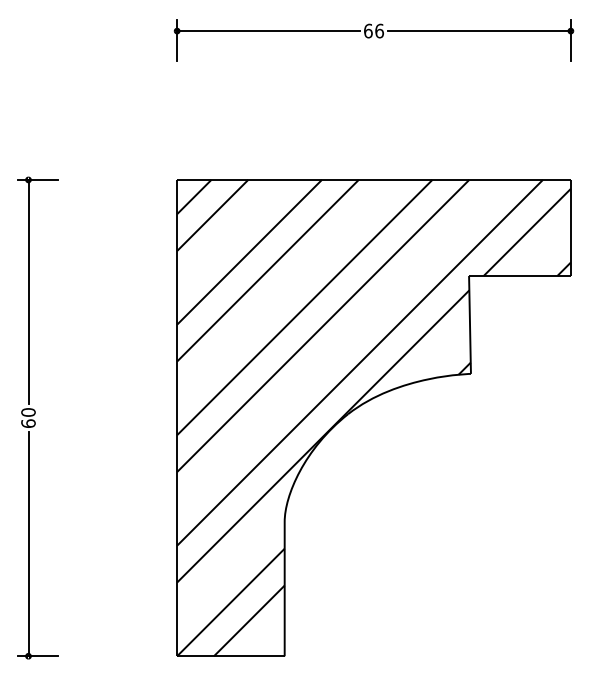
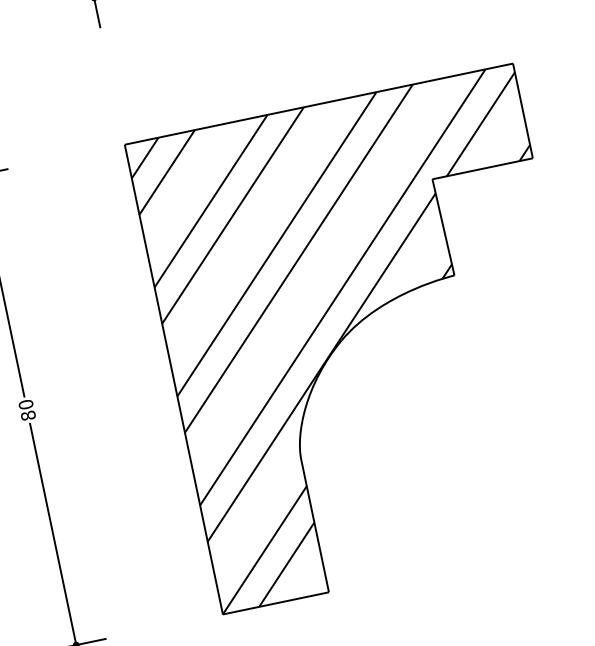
text: (28, 423) -> (28, 415), 60 -> 80

